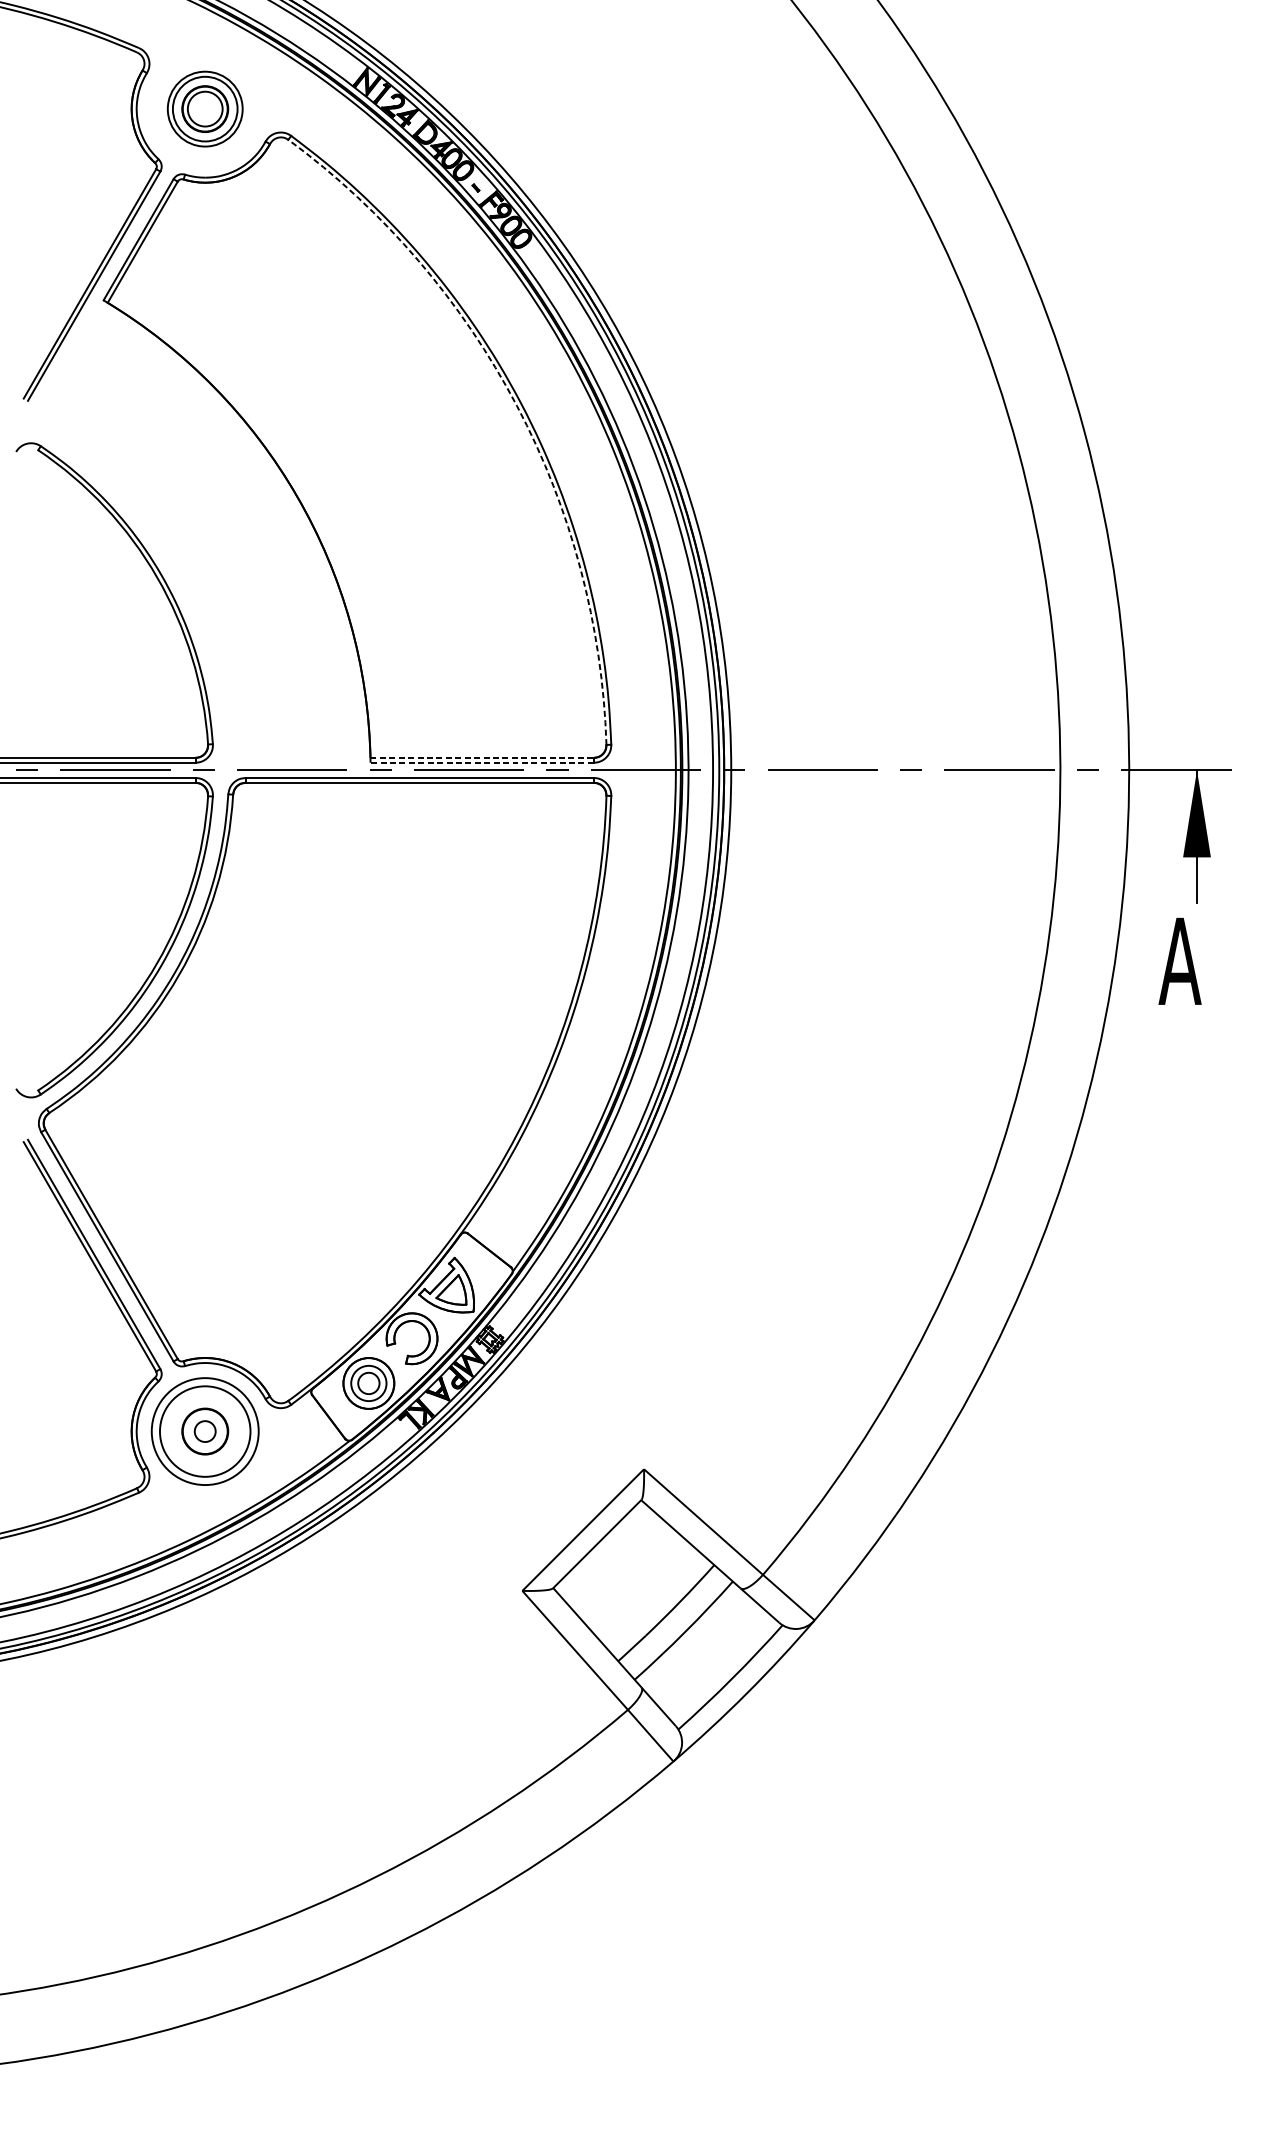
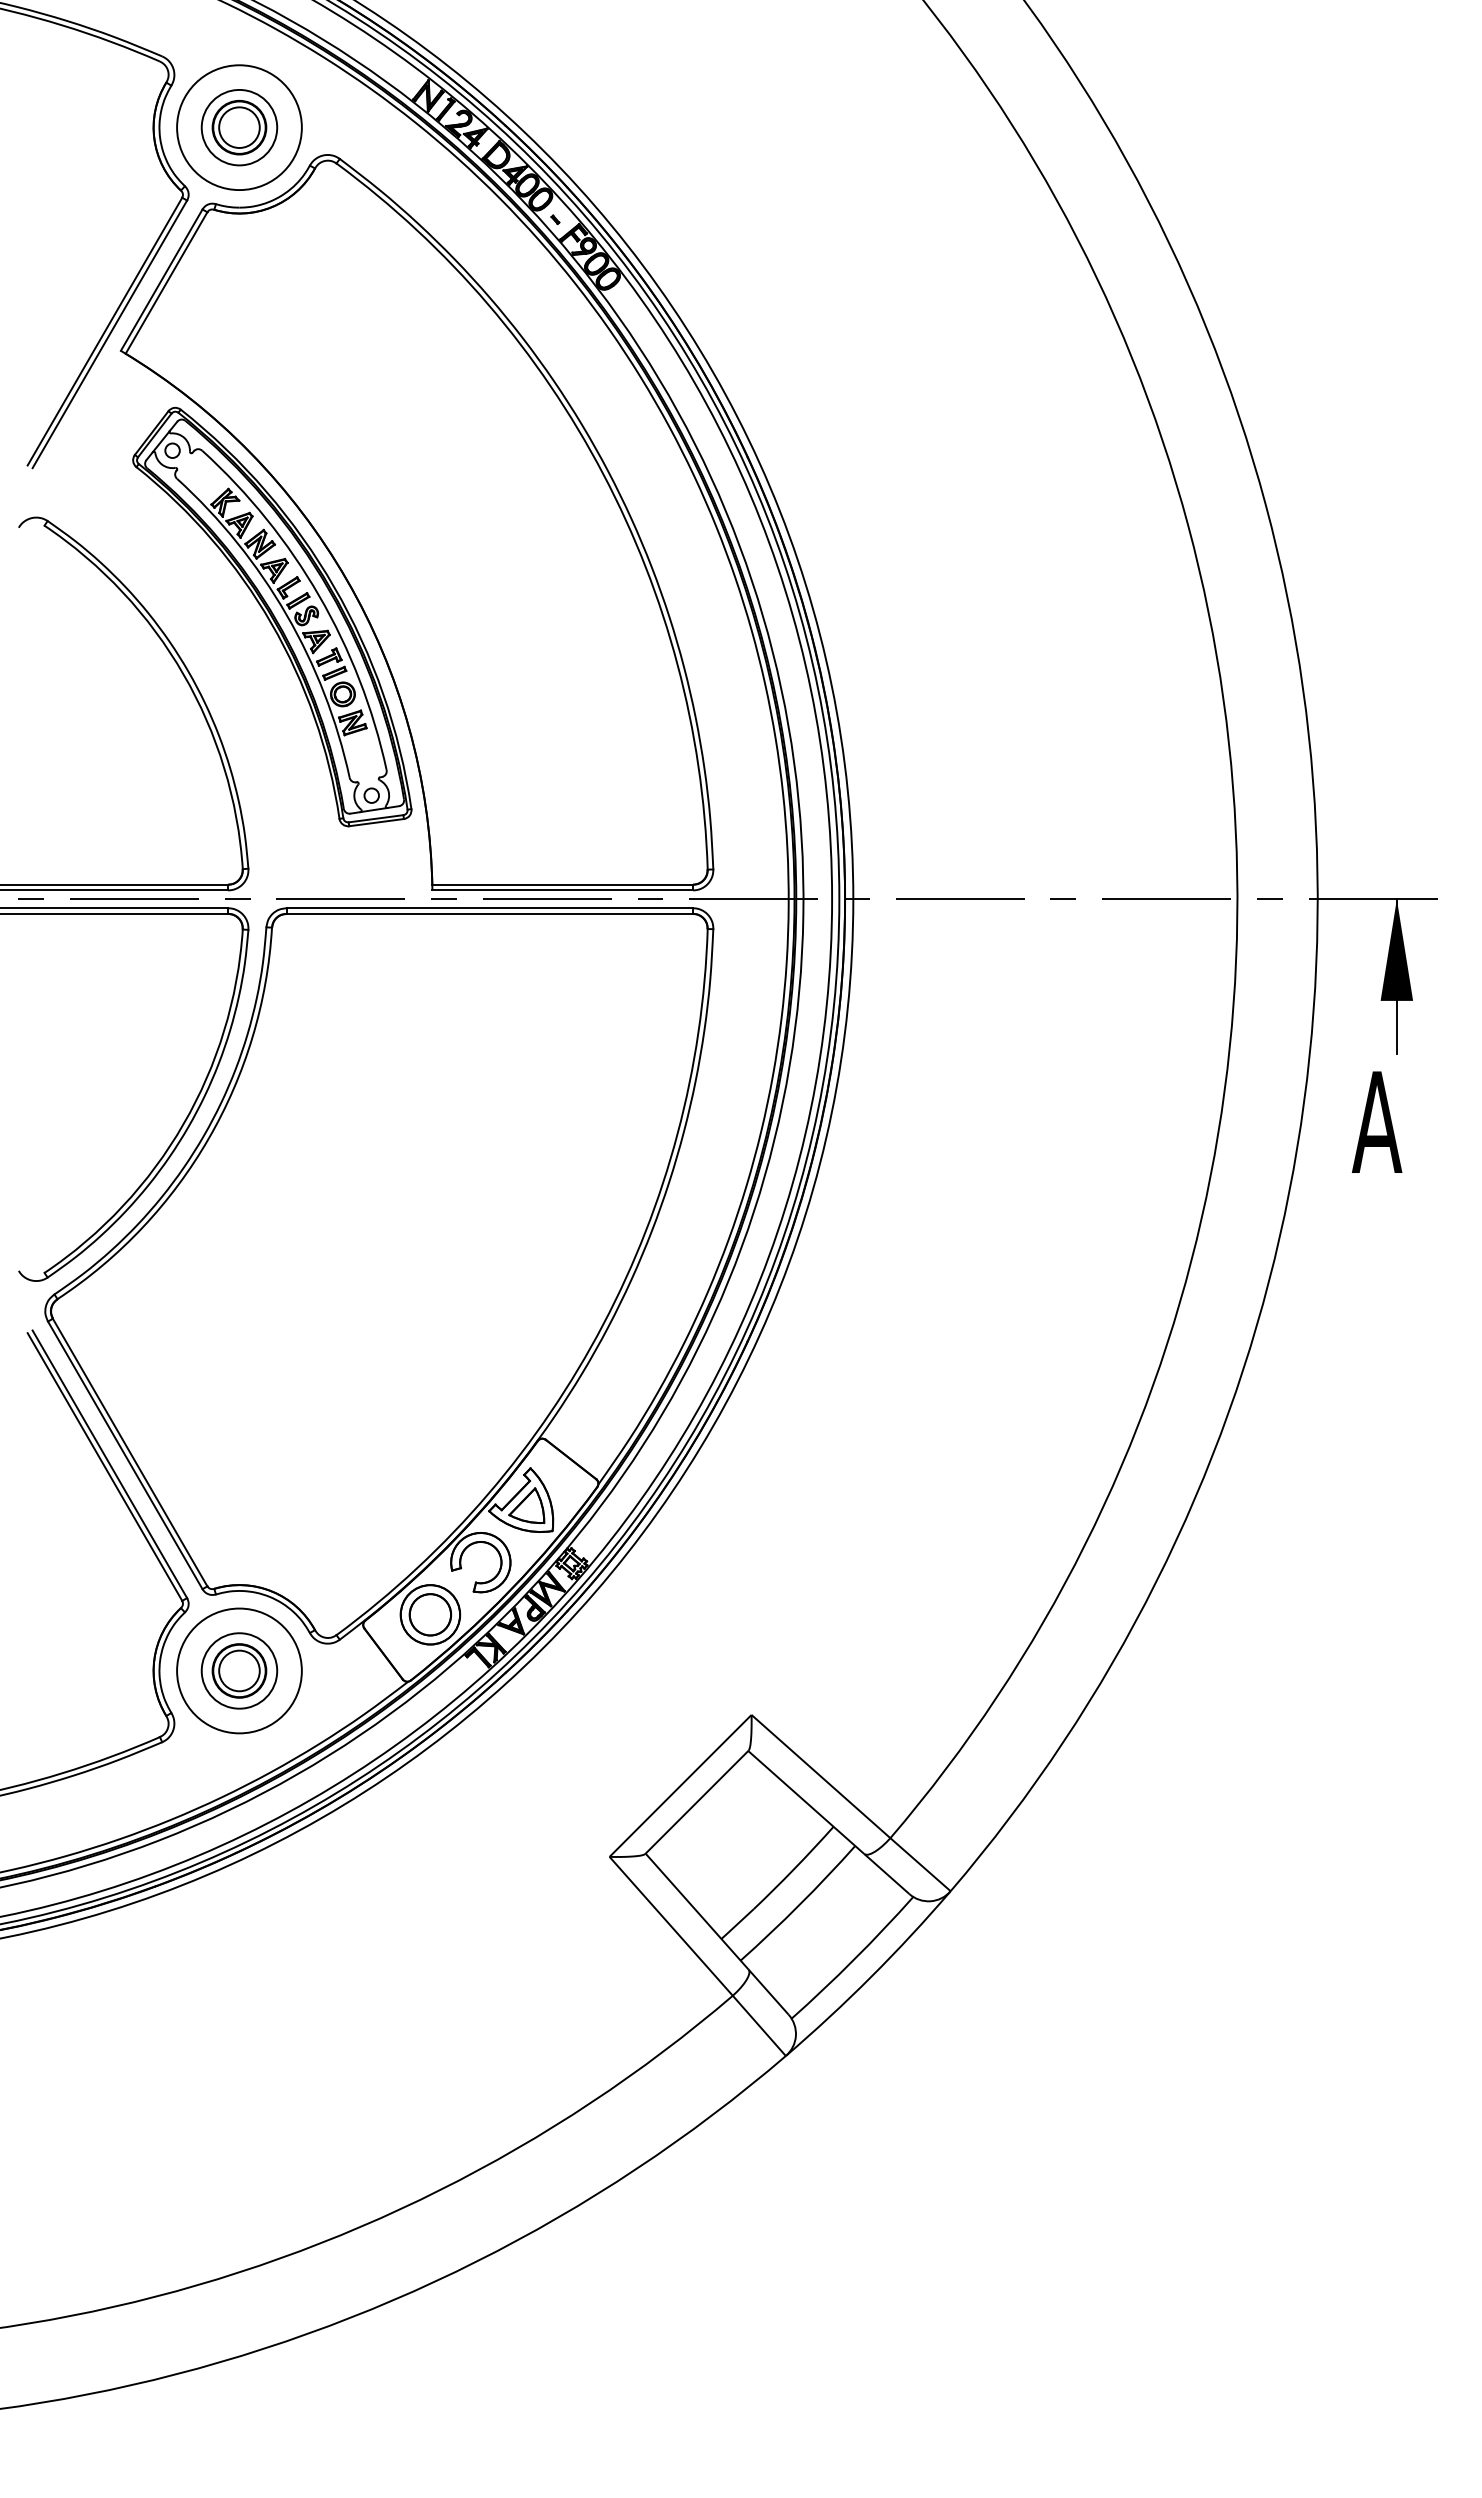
circle: (205, 108) -> (239, 127), size x1.43
arc: (517, 406) -> (603, 474), dashed -> solid
part: (233, 528) -> (272, 616), added
line: (482, 757) -> (563, 884), dashed -> solid
line: (482, 762) -> (562, 890), dashed -> solid
circle: (368, 1383) -> (430, 1614), size x1.67
circle: (205, 1431) -> (239, 1670), size x0.71
circle: (205, 1431) -> (239, 1670), size x1.67

